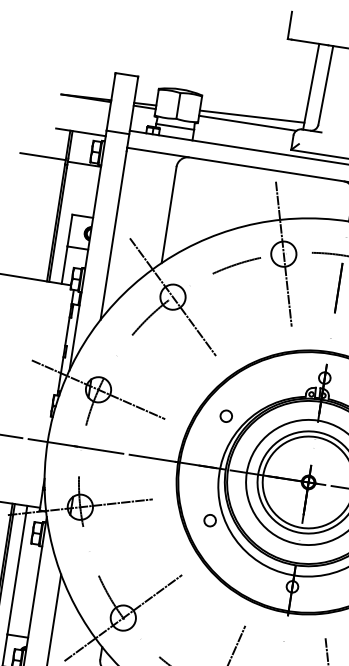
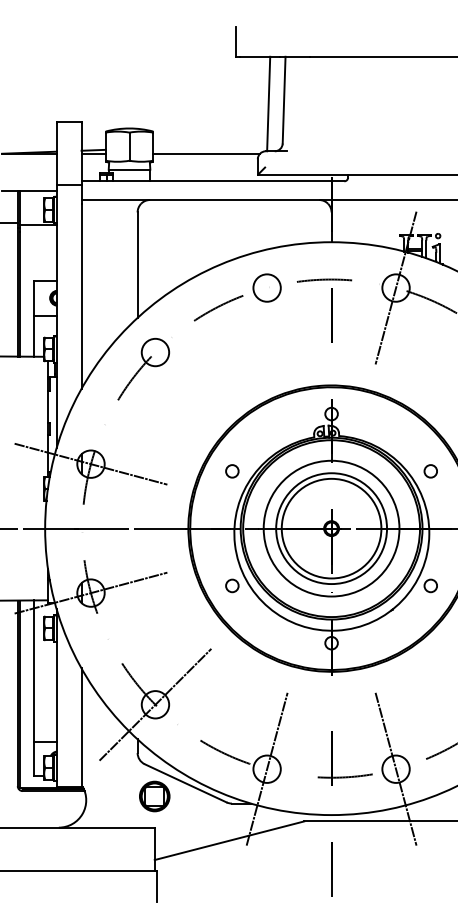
line: (252, 116) -> (210, 145), removed
line: (283, 253) -> (266, 287), removed
line: (173, 297) -> (155, 352), removed

